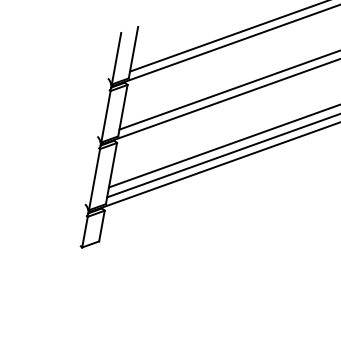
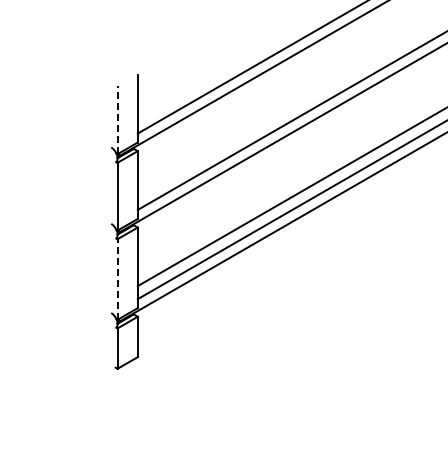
line: (116, 58) -> (117, 120), solid -> dashed
line: (94, 178) -> (117, 278), solid -> dashed

